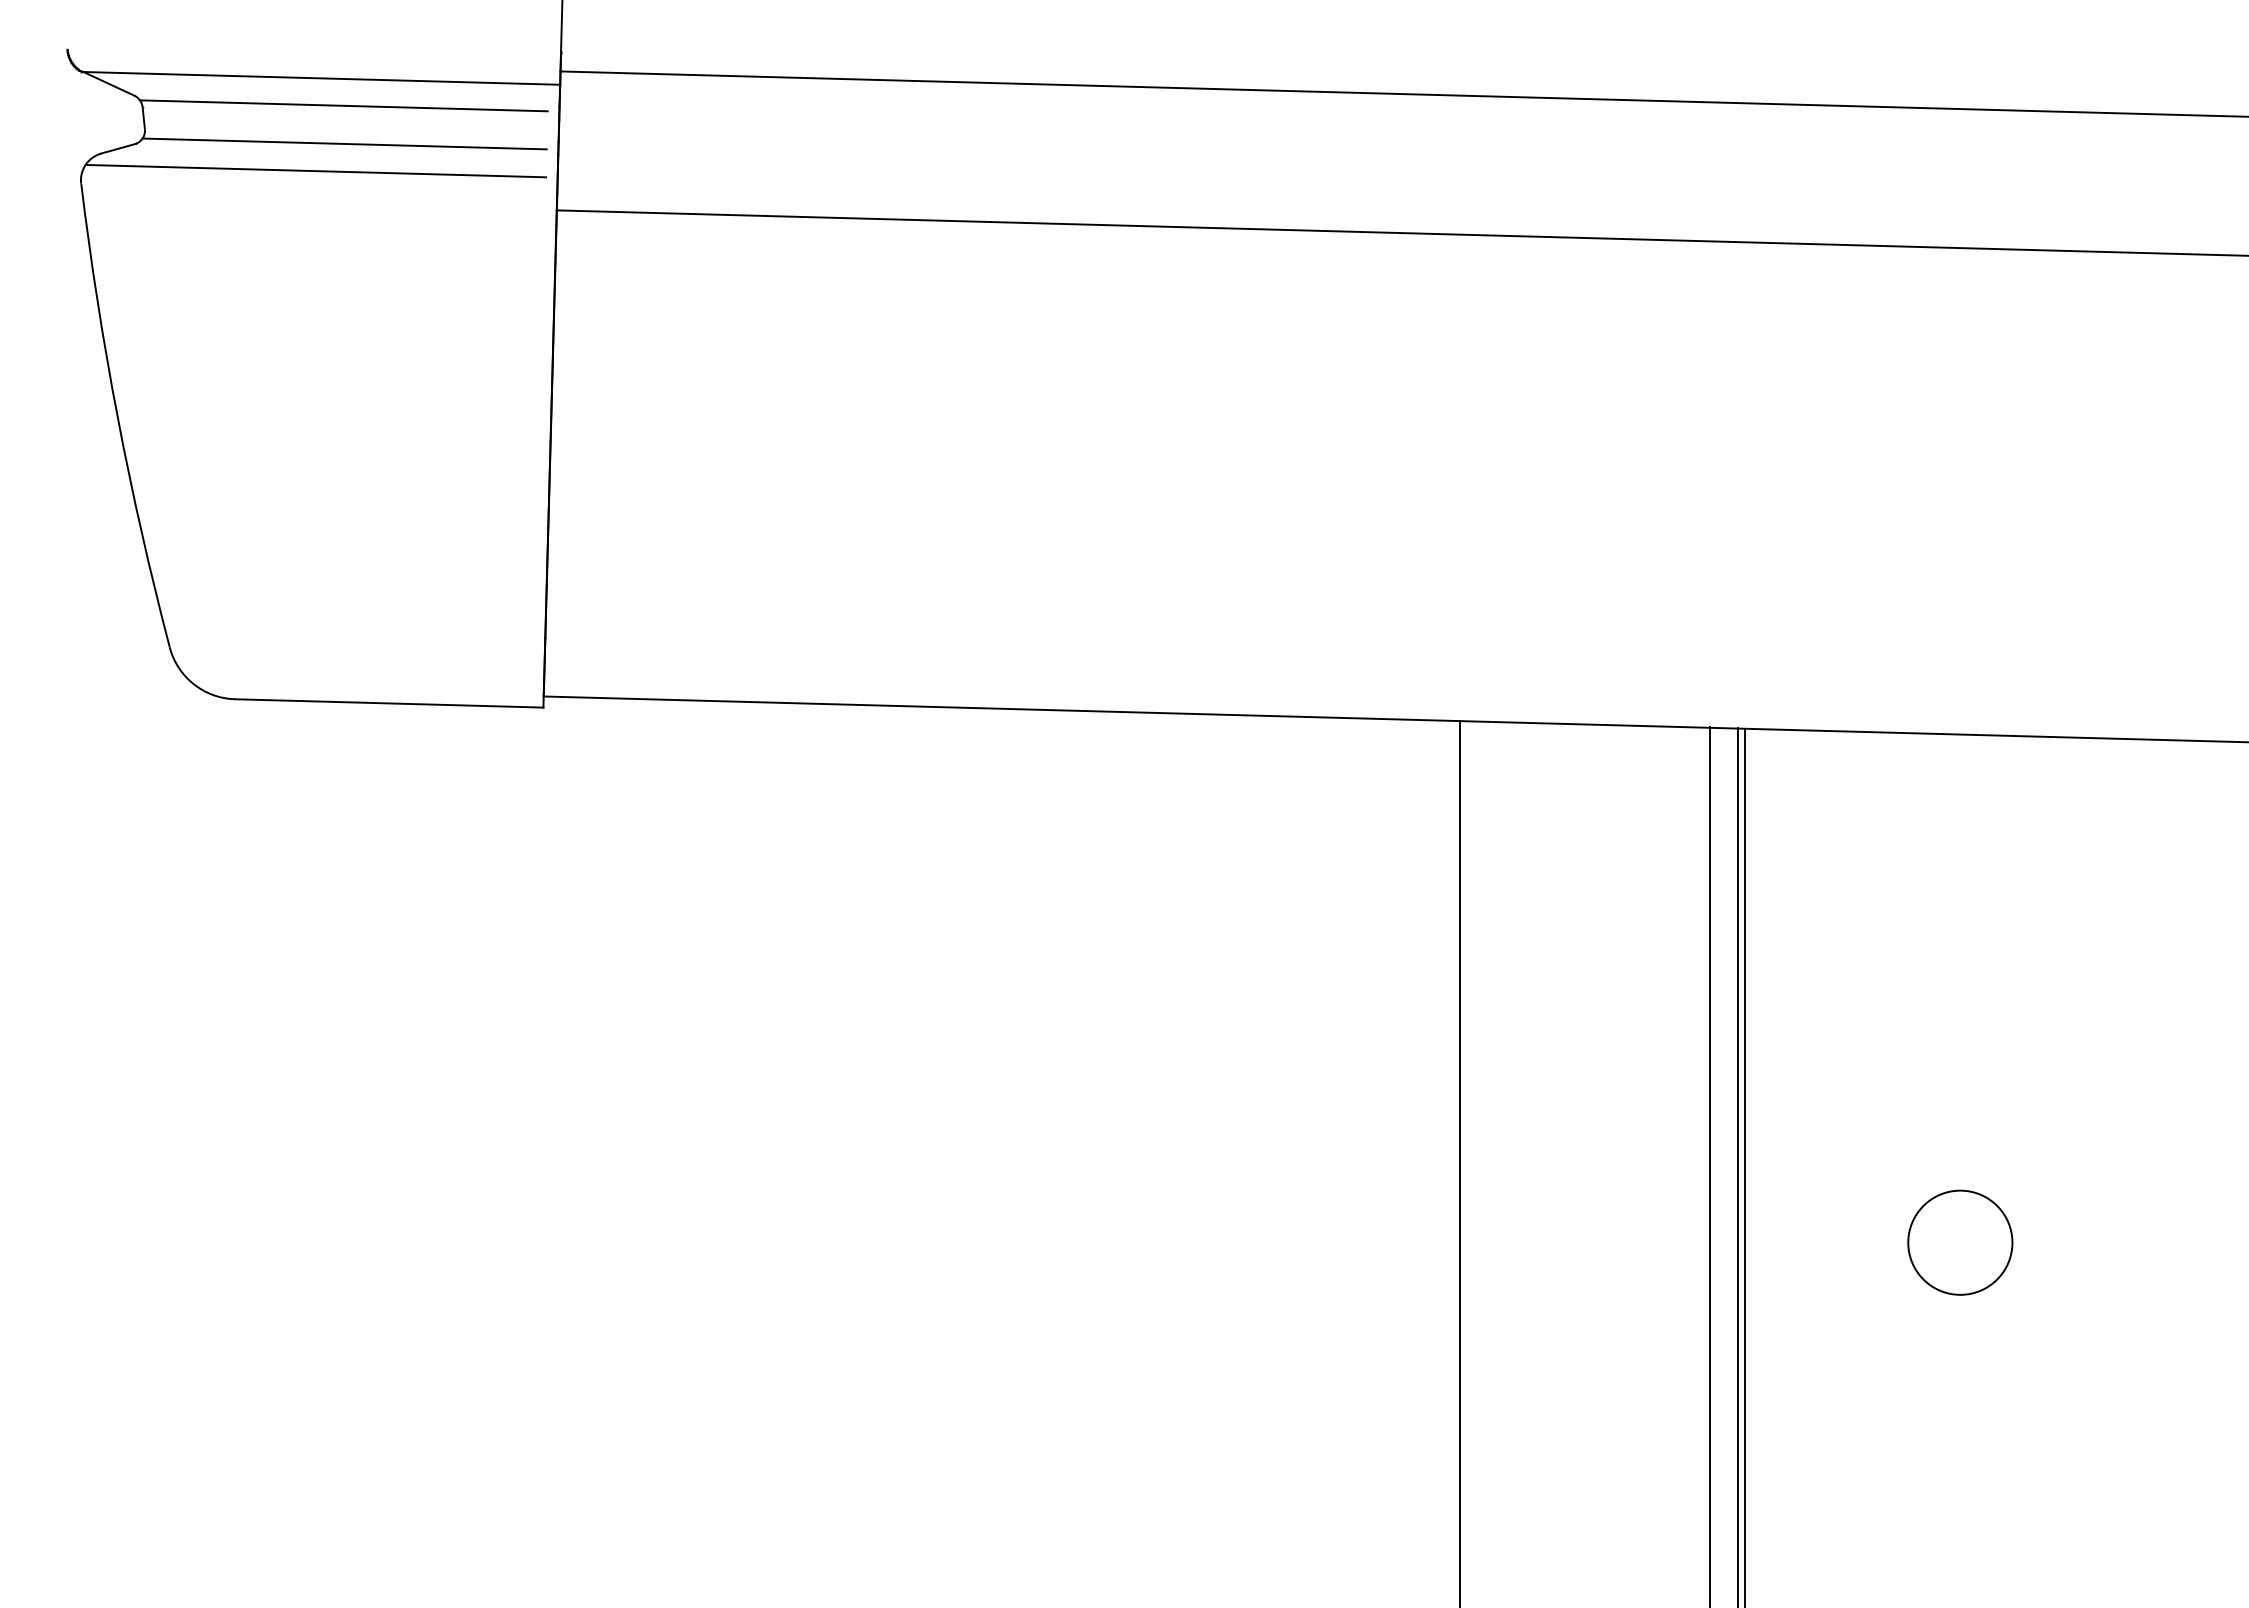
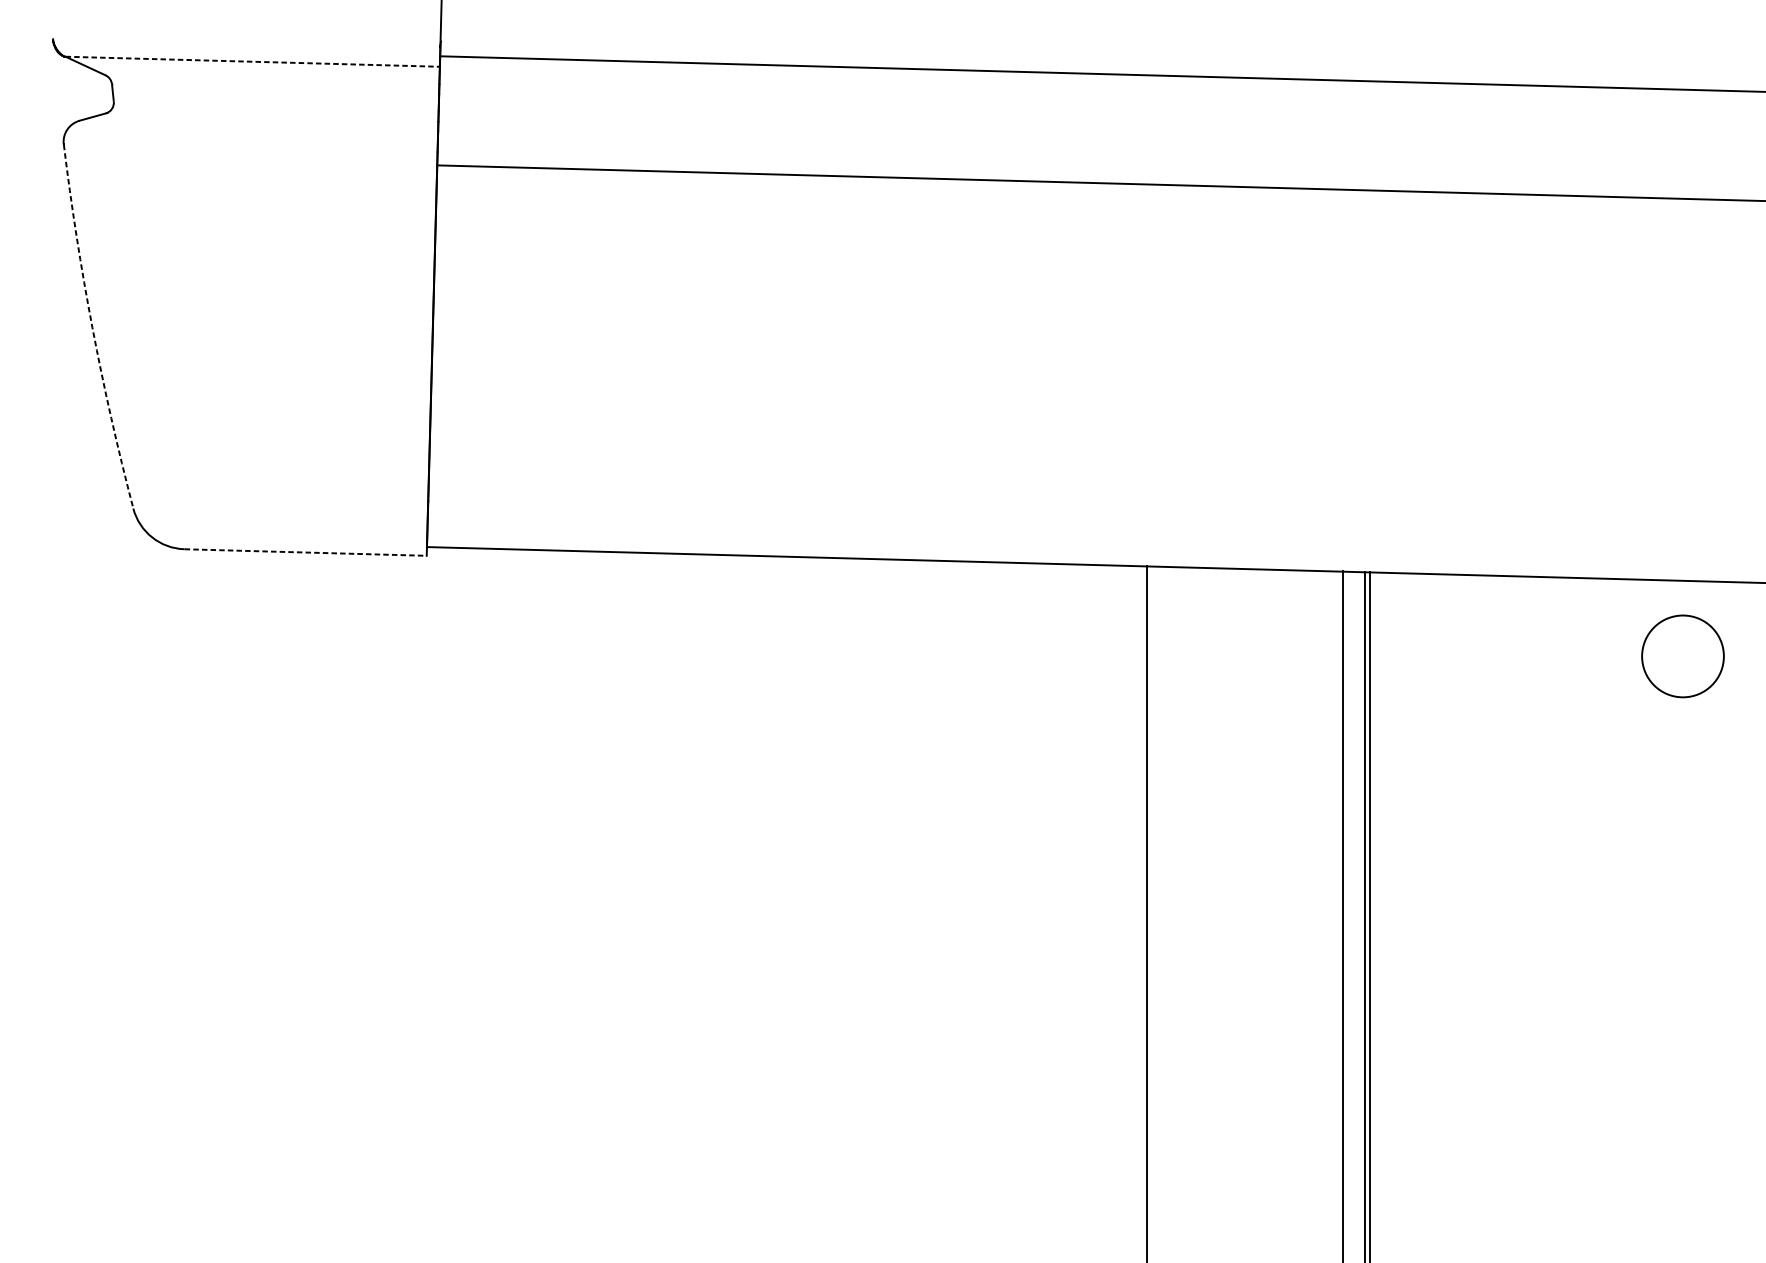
line: (322, 78) -> (253, 61), solid -> dashed
line: (343, 105) -> (269, 83), removed
line: (344, 143) -> (270, 112), removed
line: (315, 170) -> (247, 134), removed
arc: (117, 417) -> (92, 328), solid -> dashed
line: (389, 703) -> (305, 552), solid -> dashed
circle: (1960, 1242) -> (1683, 656), moved

